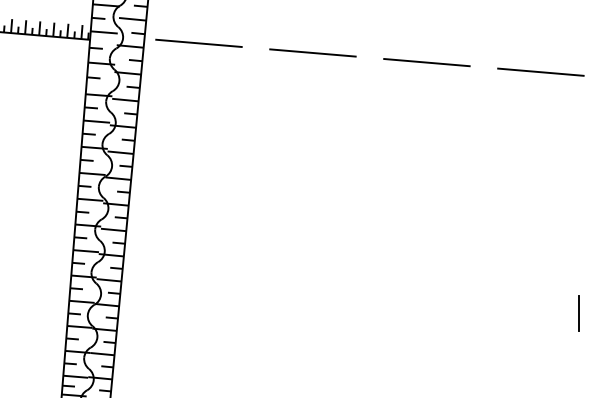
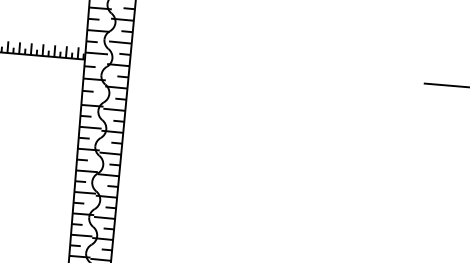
line: (198, 42) -> (175, 61), removed
line: (312, 52) -> (270, 70), removed
line: (426, 62) -> (365, 78), removed

